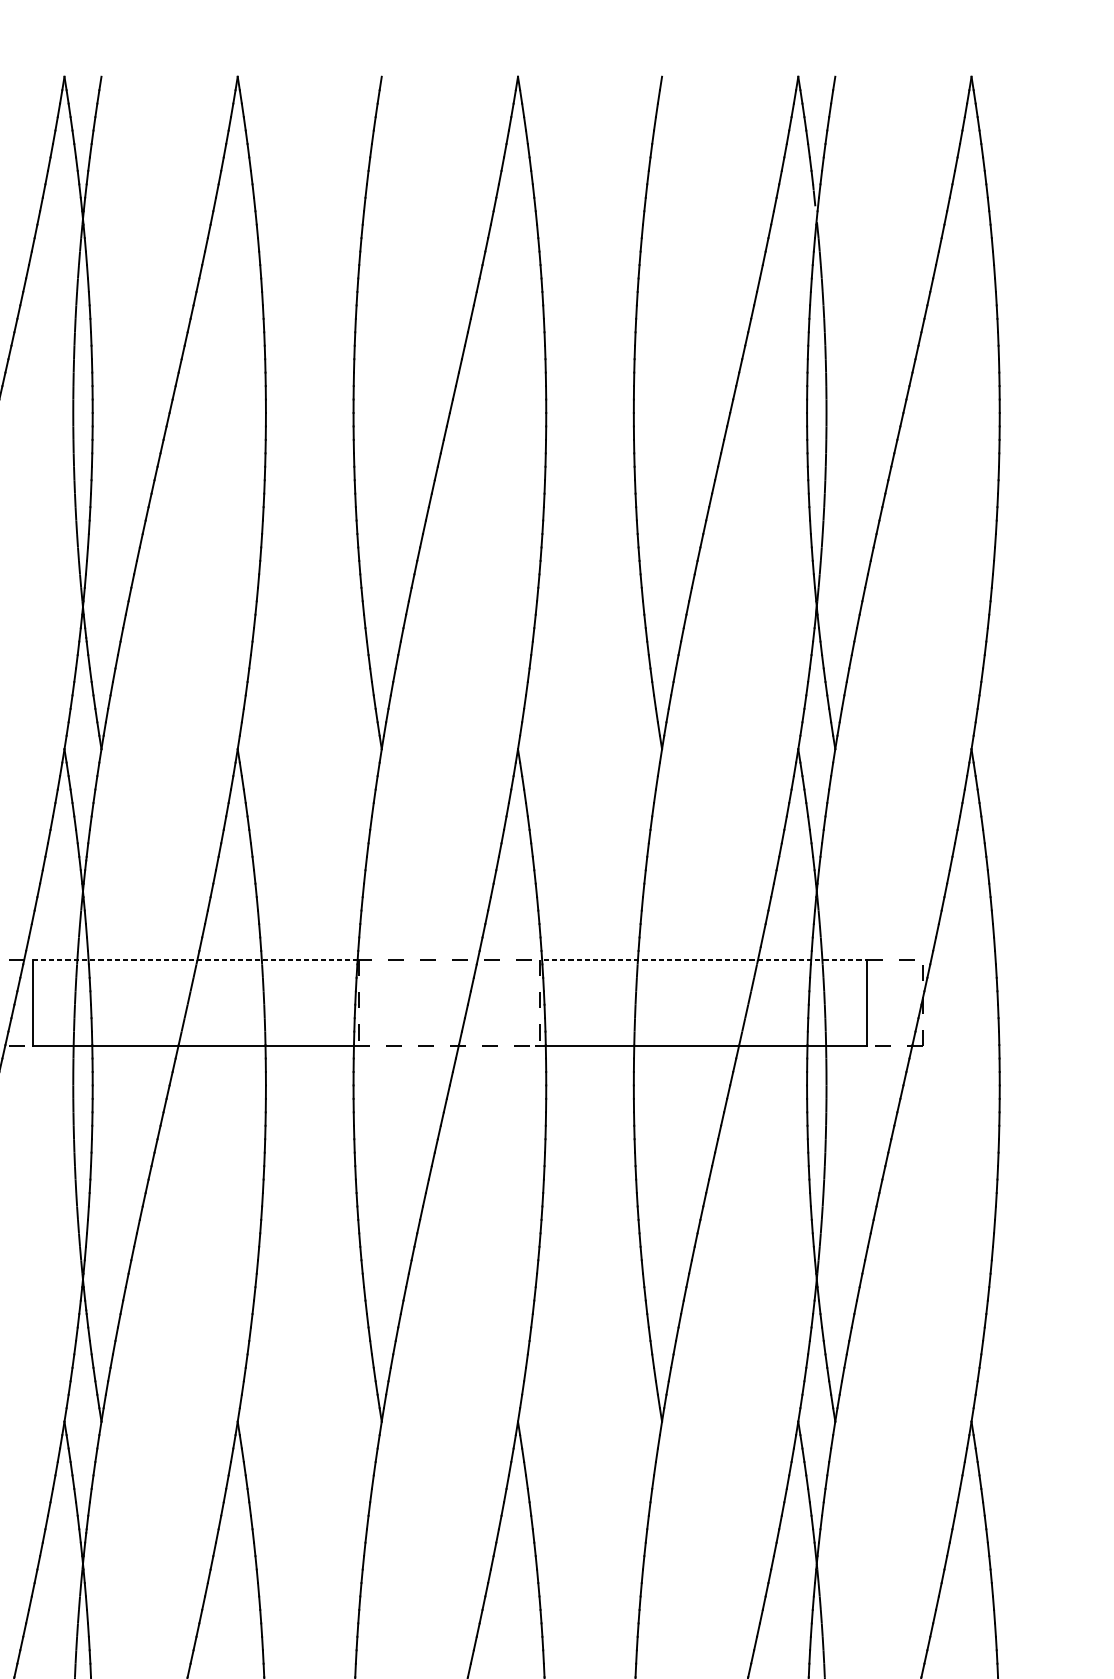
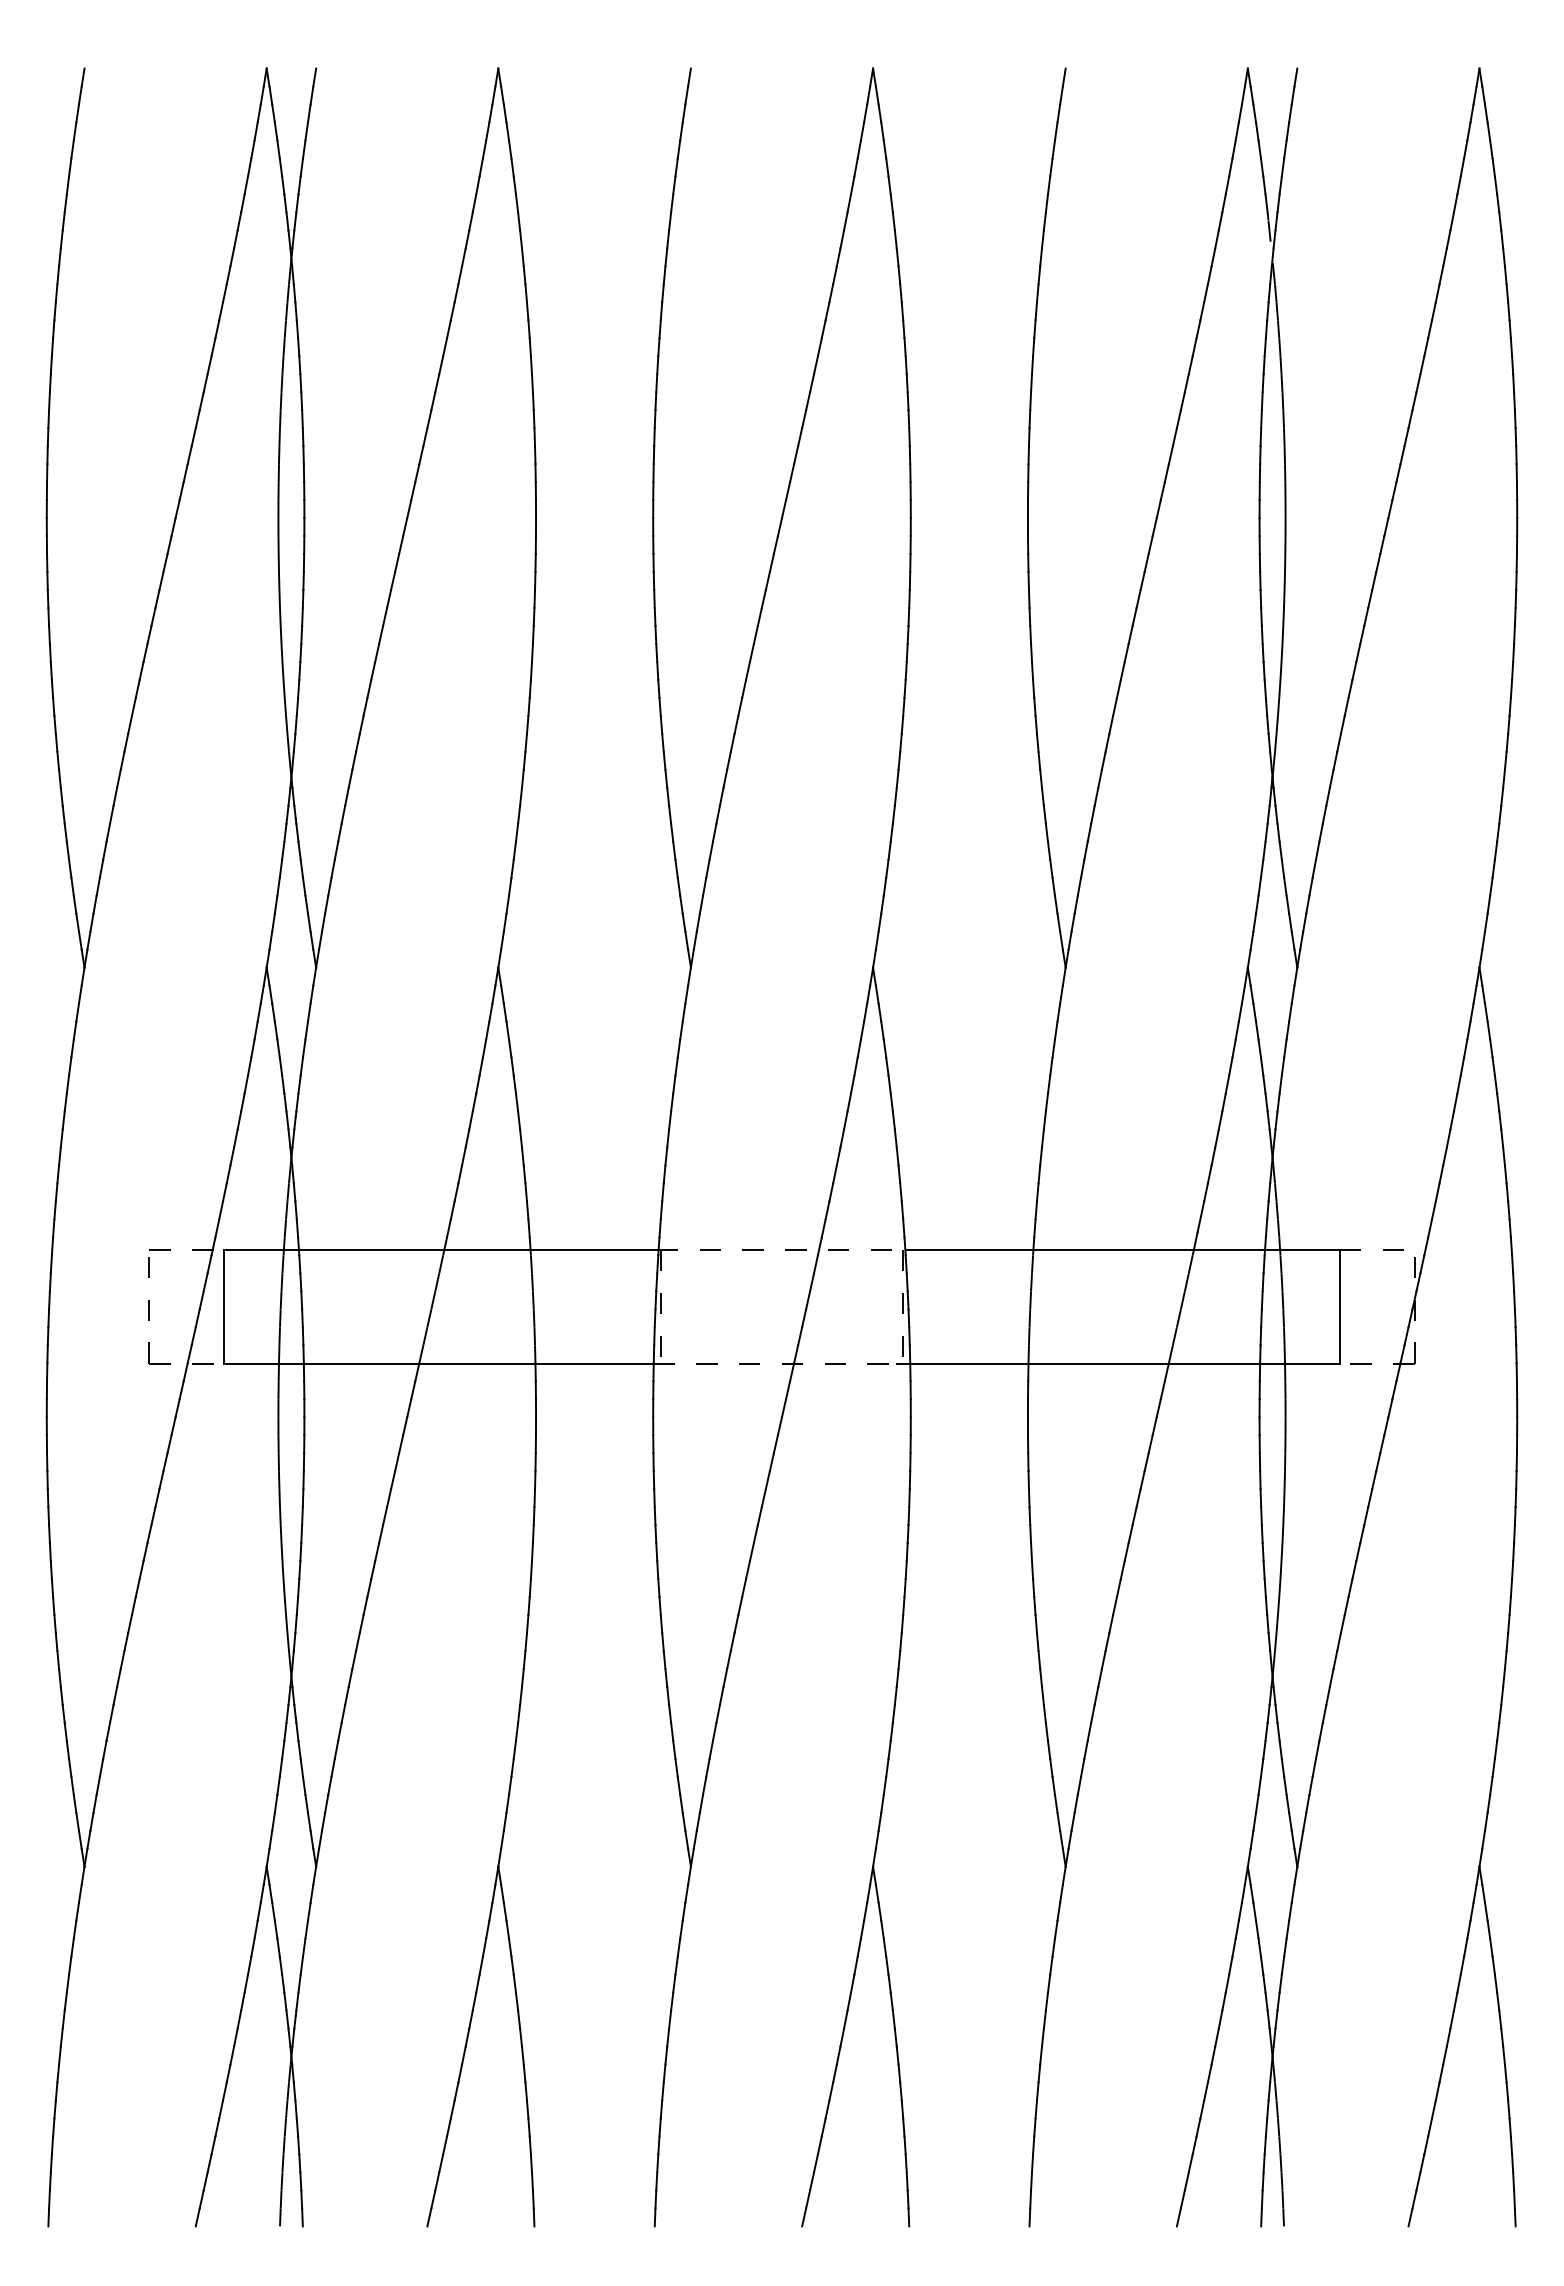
line: (194, 960) -> (440, 1250), dashed -> solid
line: (706, 960) -> (1124, 1250), dashed -> solid

